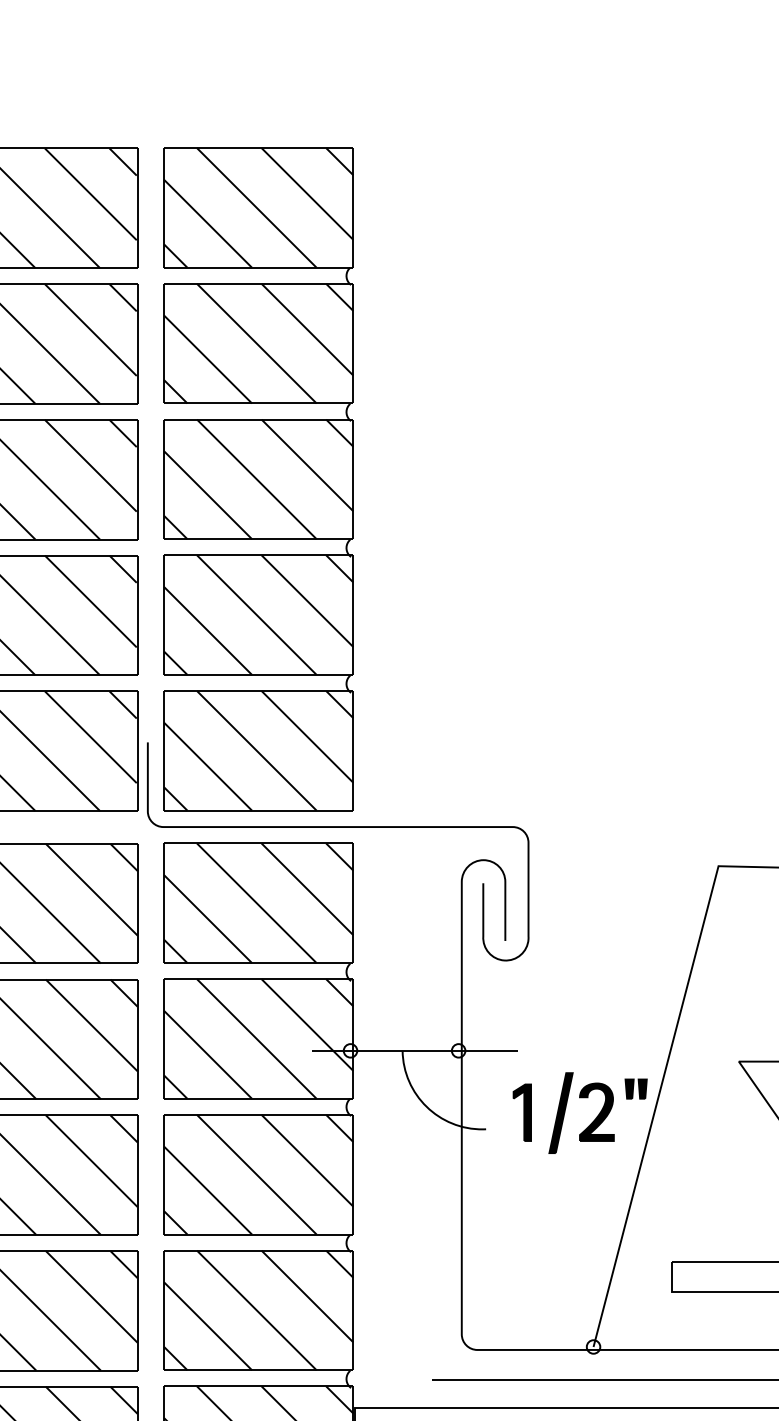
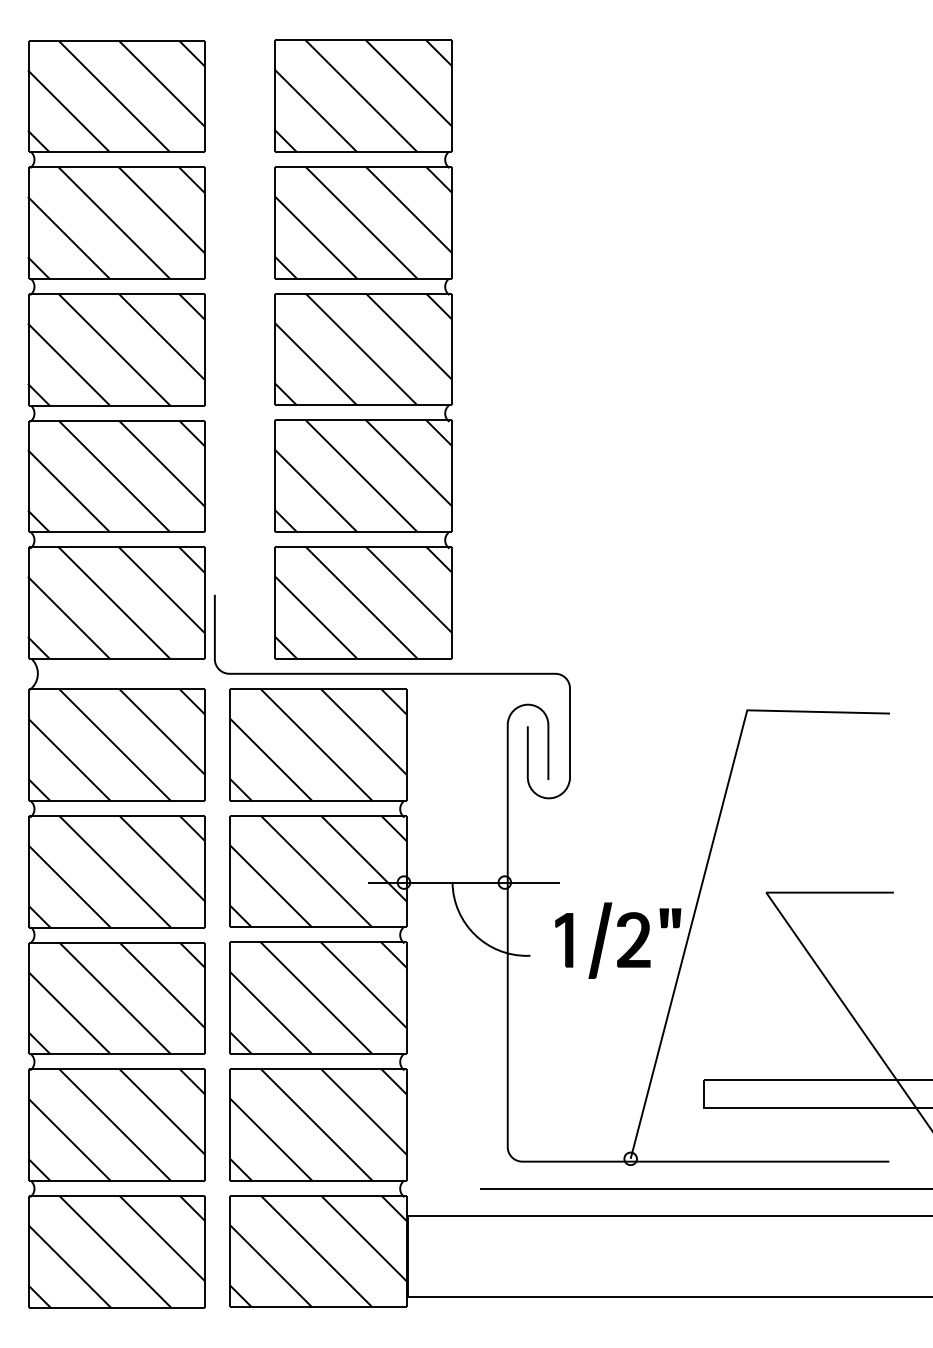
part: (258, 479) -> (363, 349), moved

